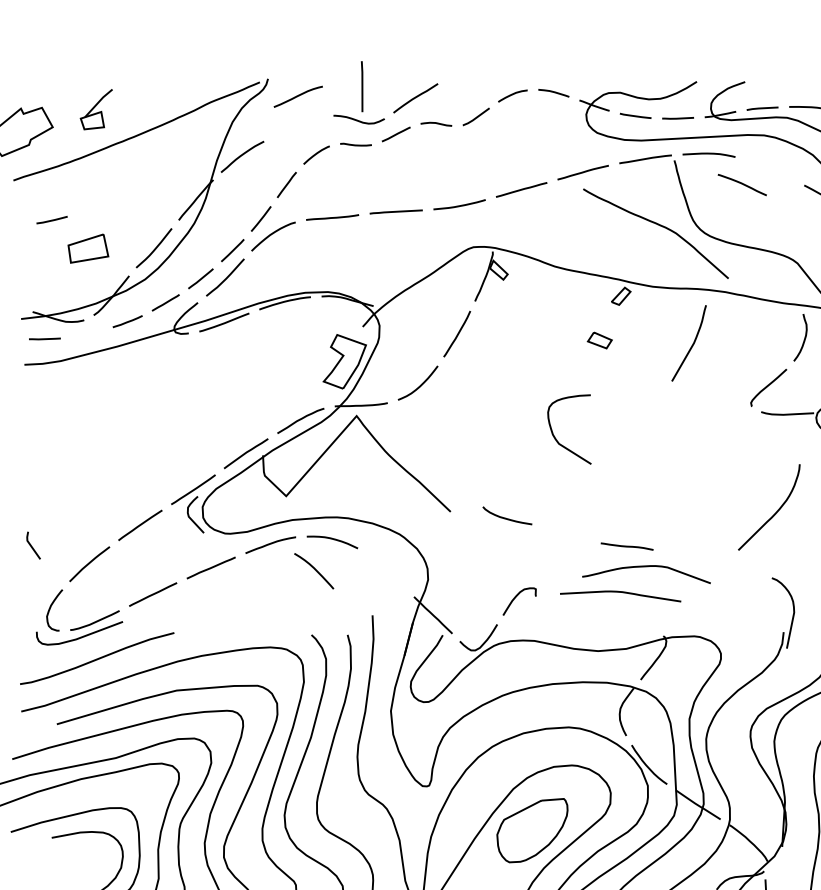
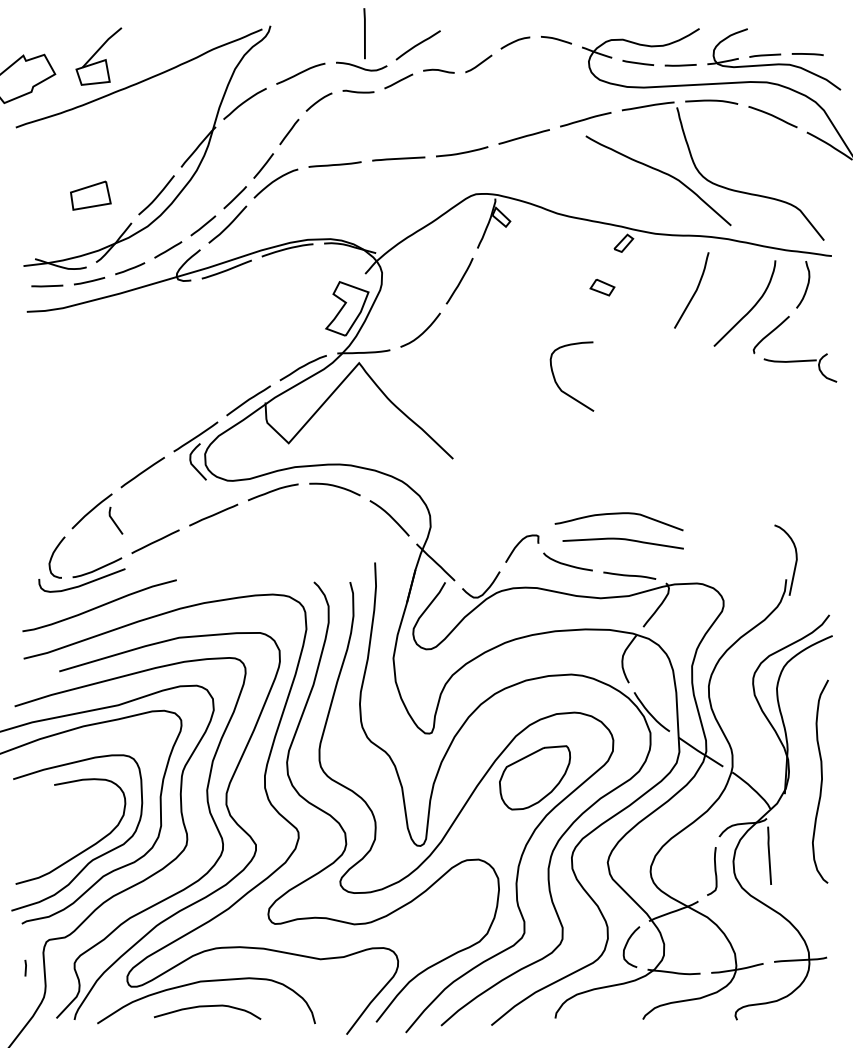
curve: (298, 96) -> (300, 73), moved
part: (96, 109) -> (98, 56), size x1.43
curve: (741, 184) -> (772, 116), moved
line: (52, 219) -> (89, 280), moved
curve: (775, 511) -> (751, 307), moved
curve: (505, 517) -> (566, 563), moved
line: (32, 545) -> (114, 520), moved
line: (626, 546) -> (629, 575), moved
curve: (645, 567) -> (618, 514), moved
curve: (314, 570) -> (390, 517), moved

